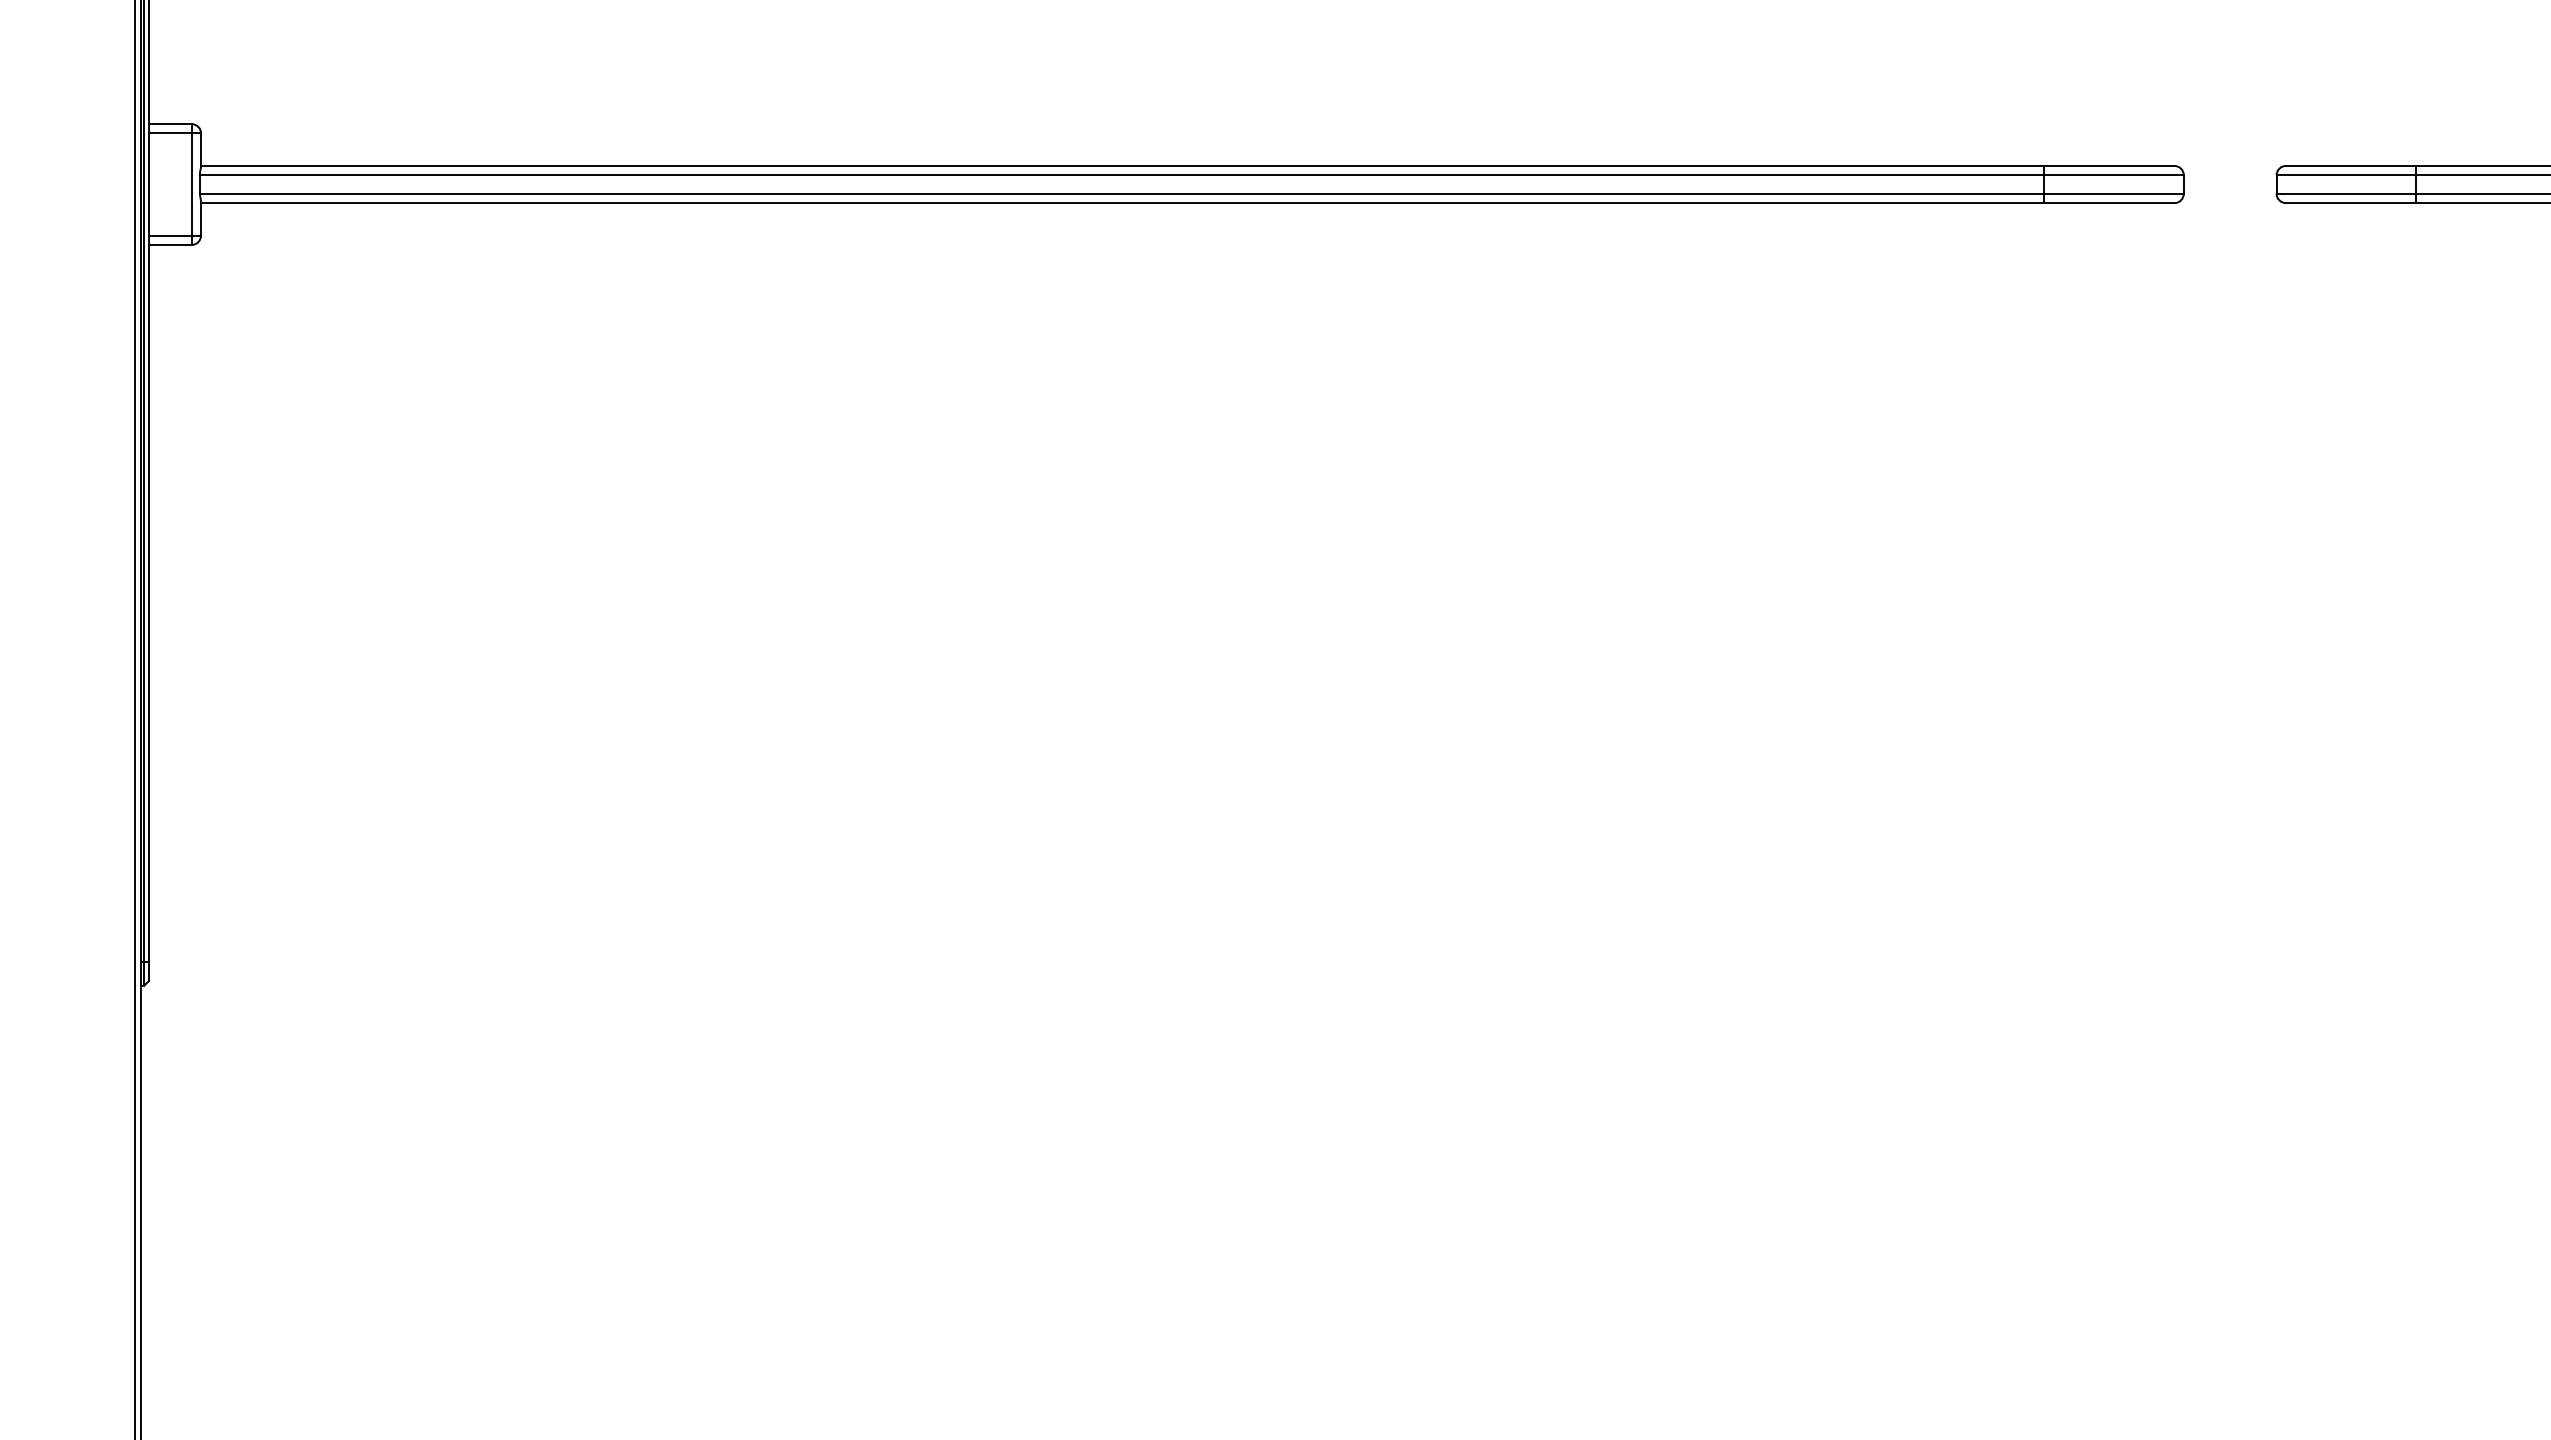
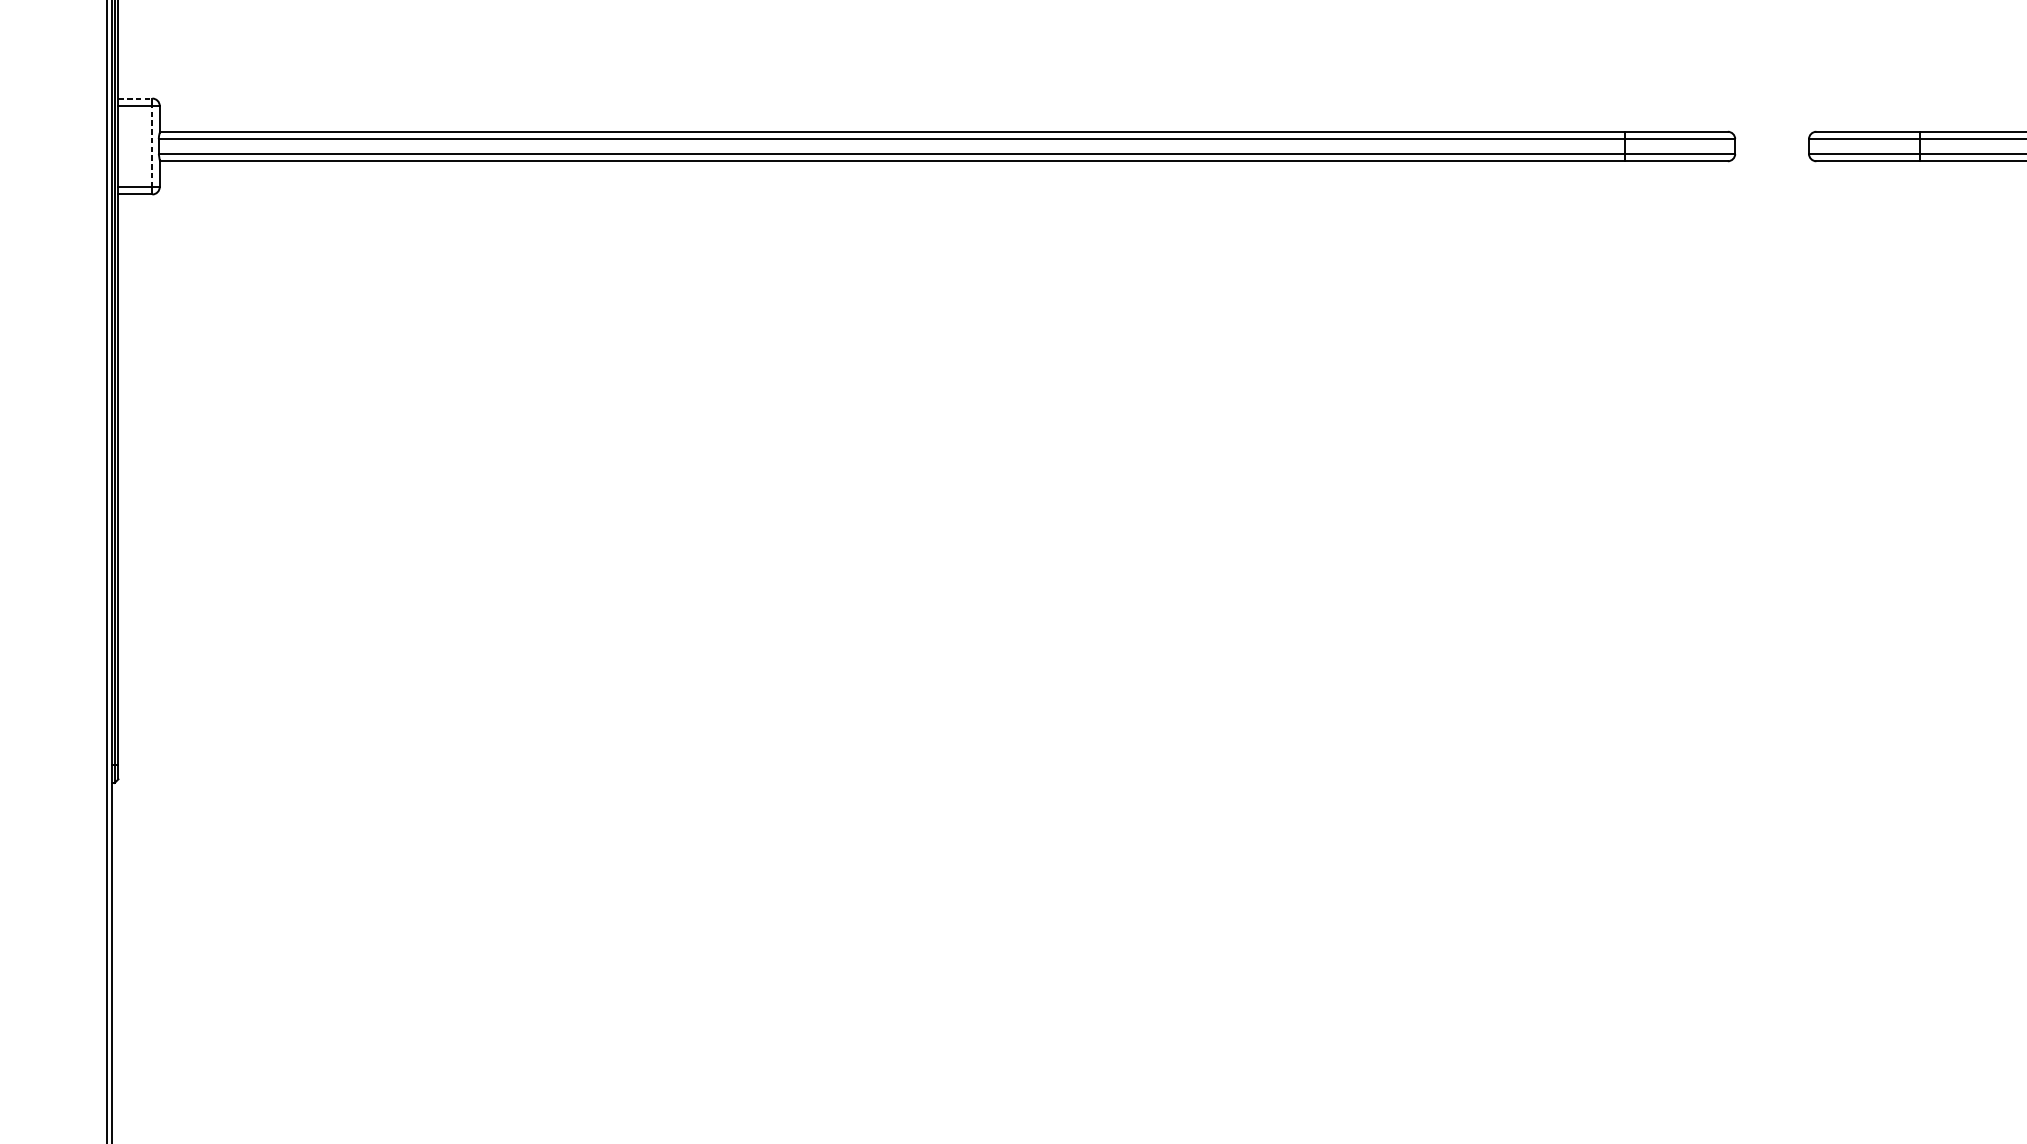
line: (170, 124) -> (135, 98), solid -> dashed
line: (191, 184) -> (152, 146), solid -> dashed

